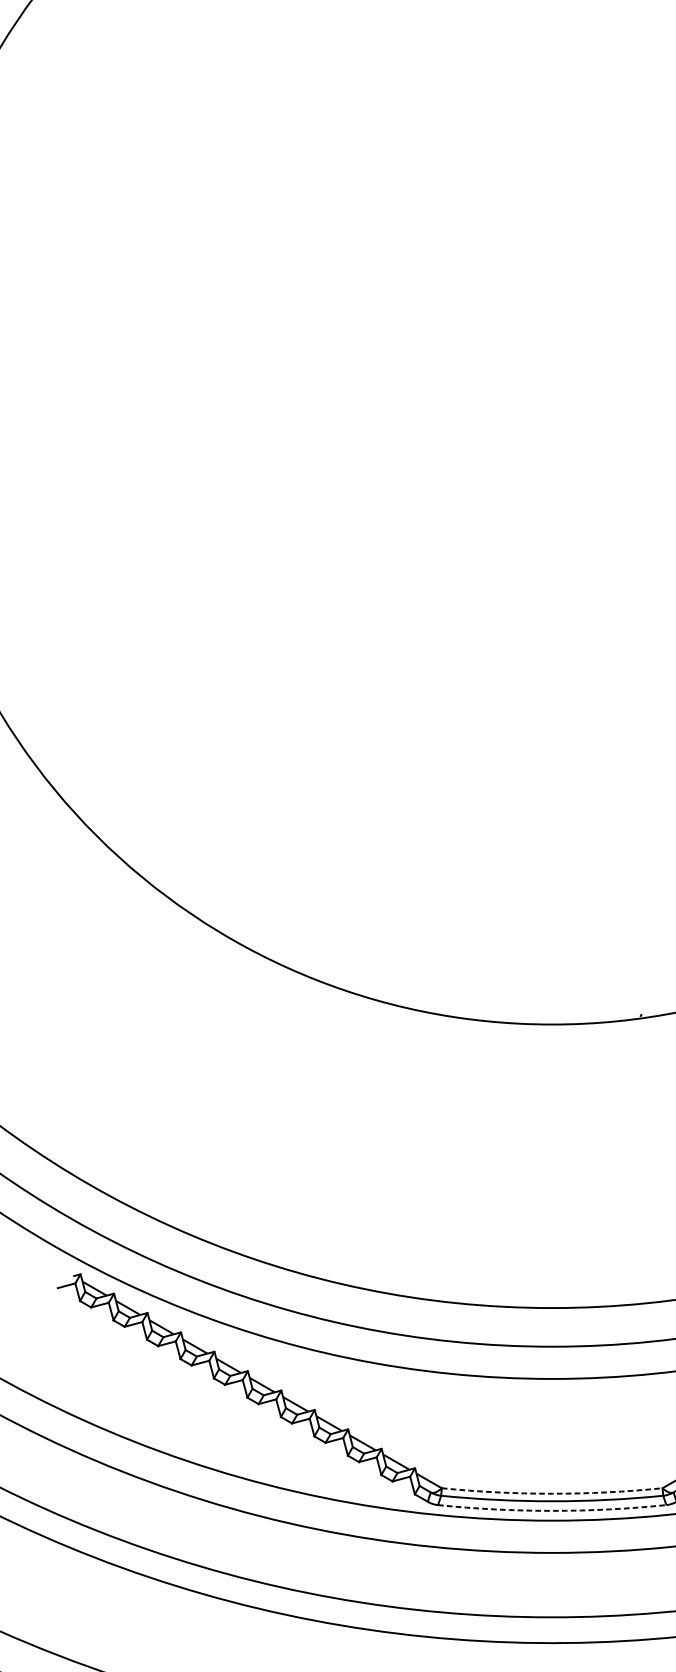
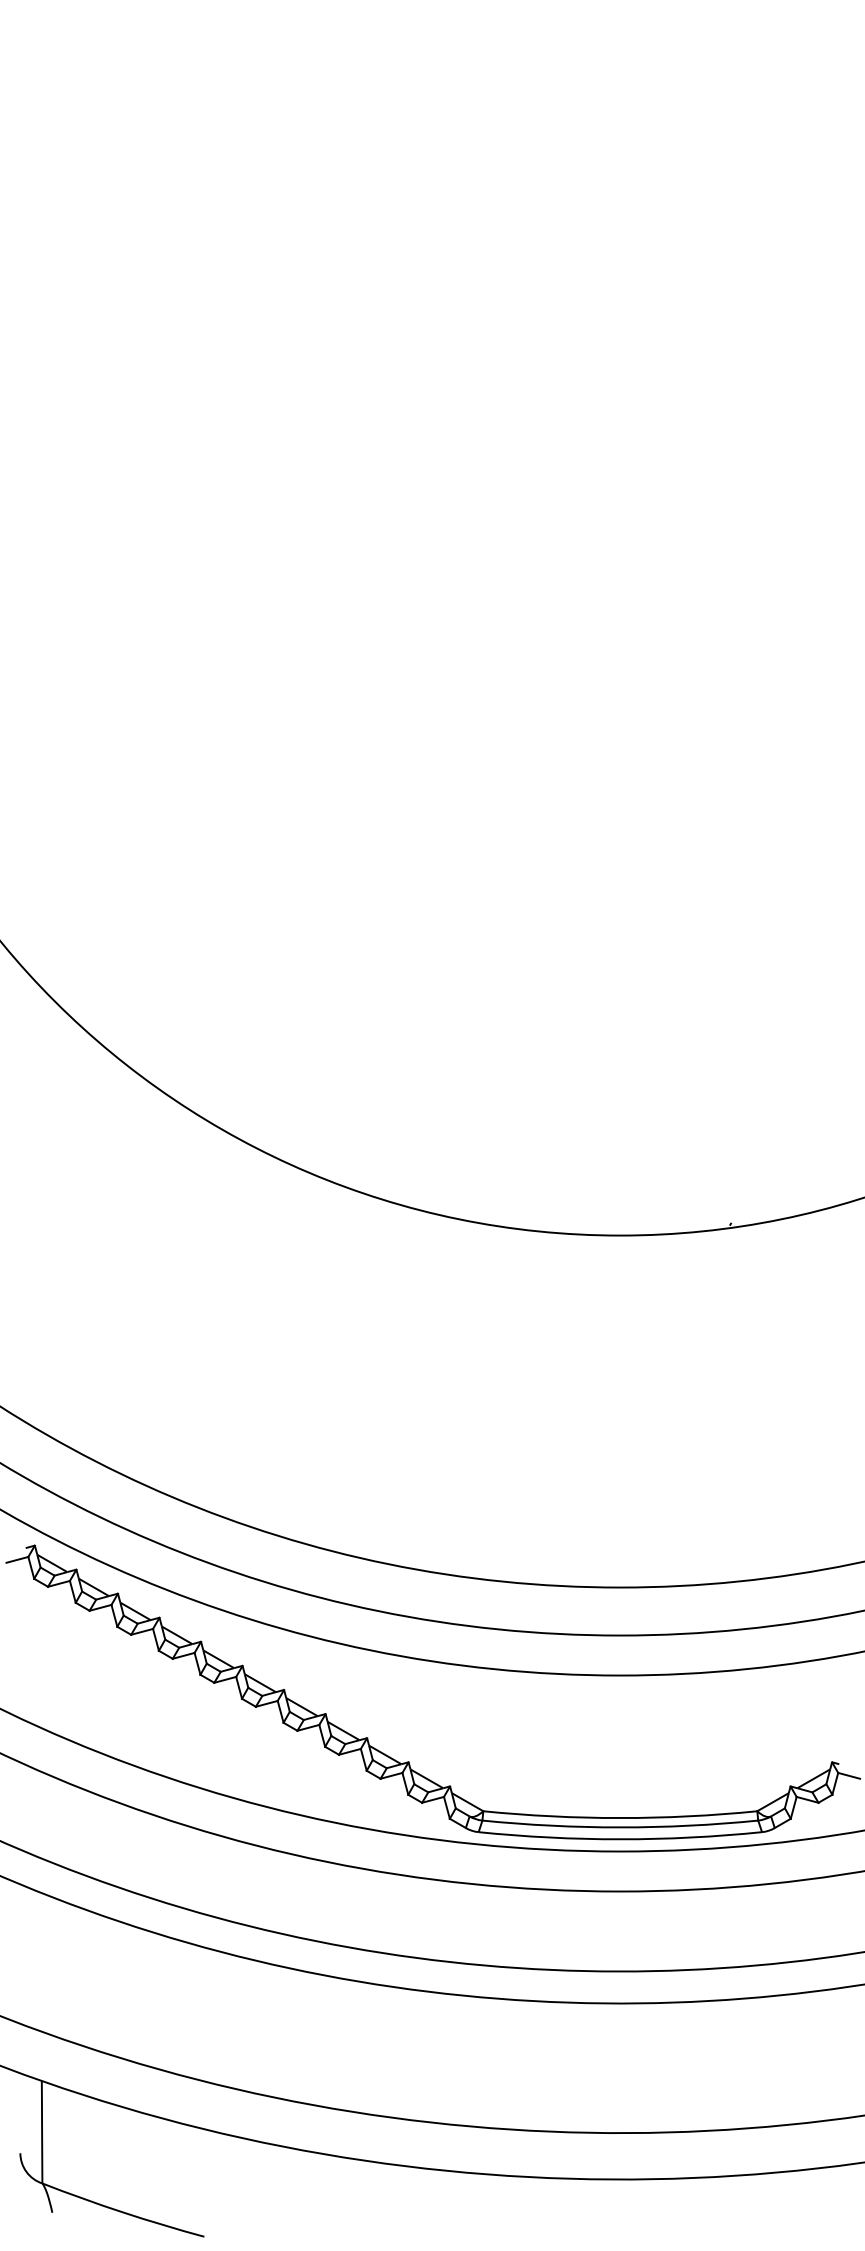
arc: (552, 1494) -> (620, 1818), dashed -> solid
arc: (552, 1511) -> (620, 1839), dashed -> solid

